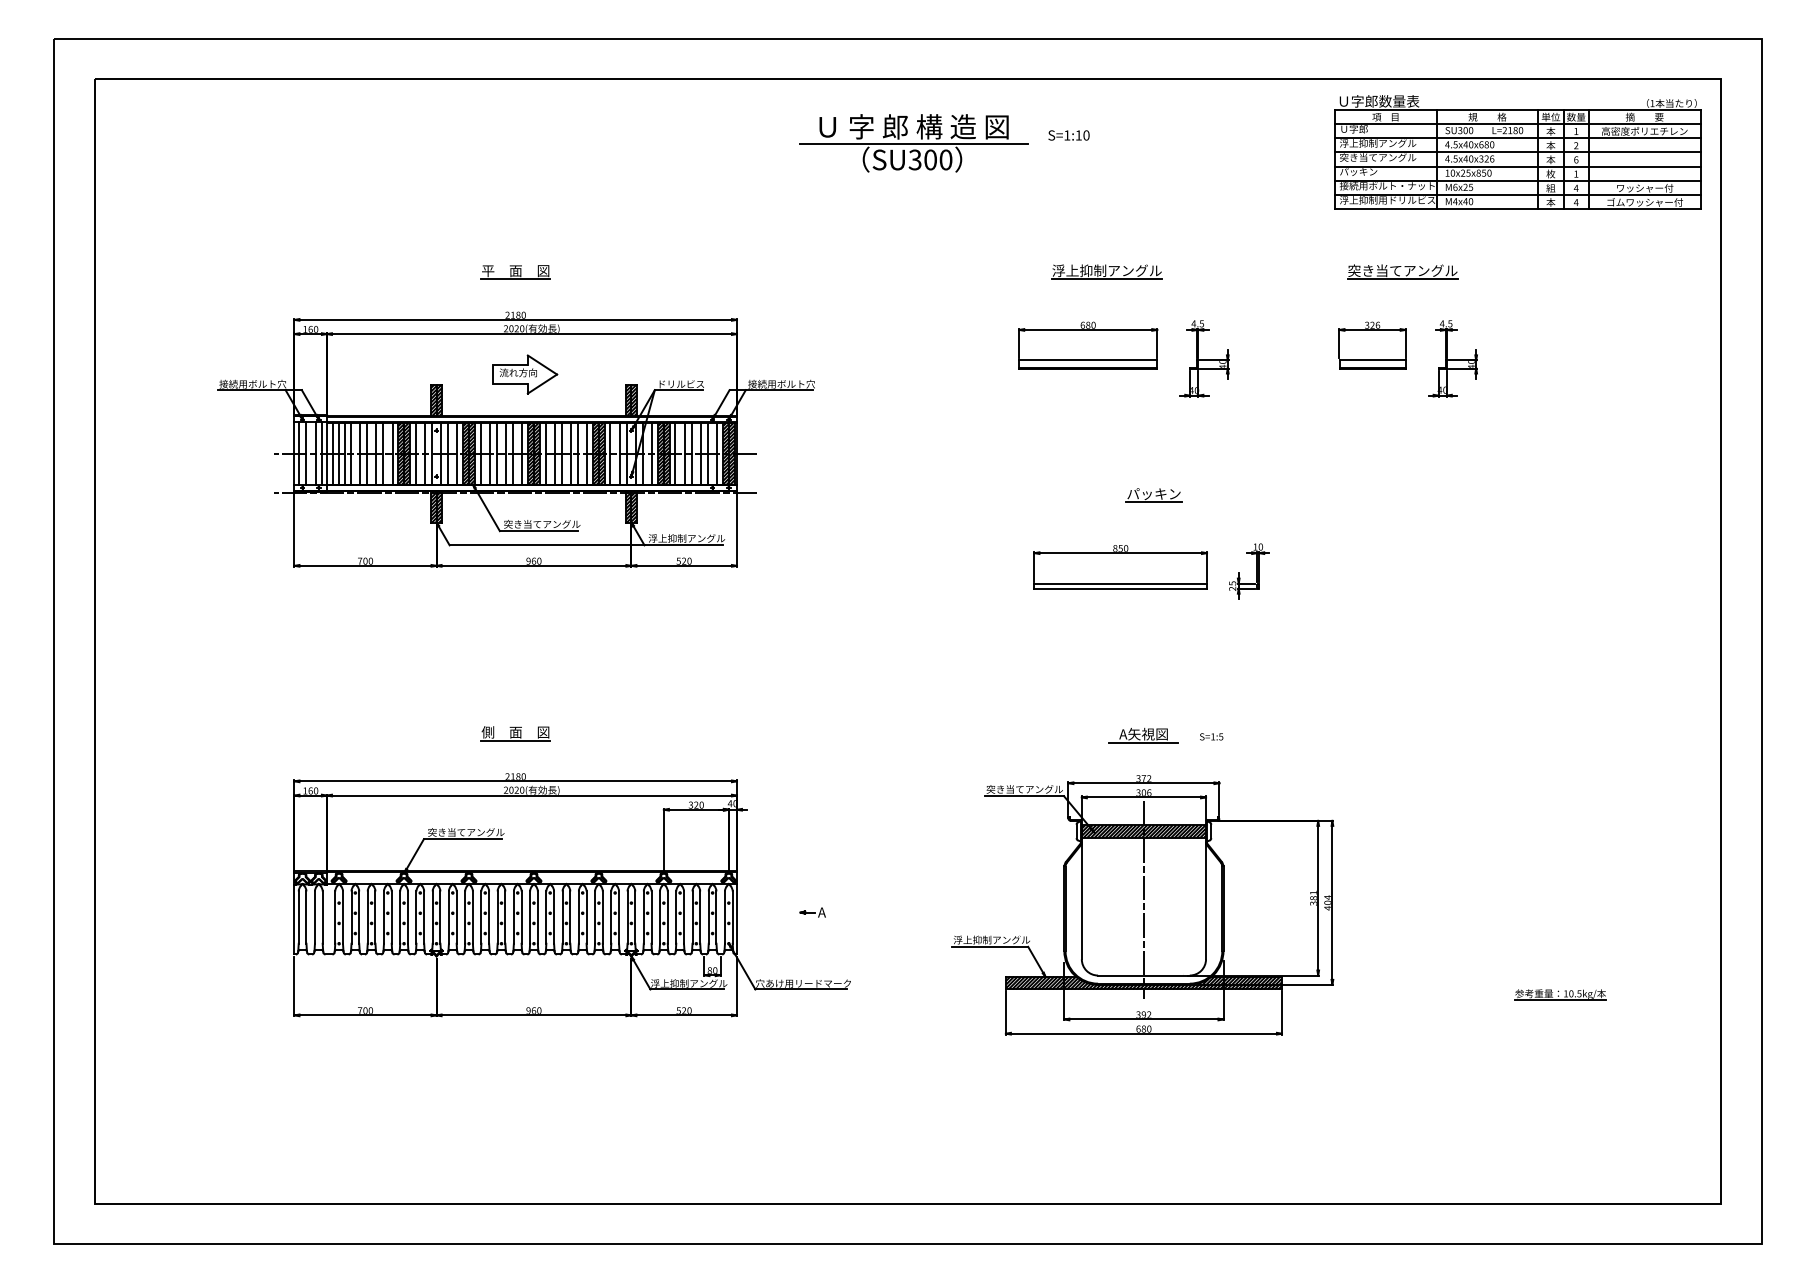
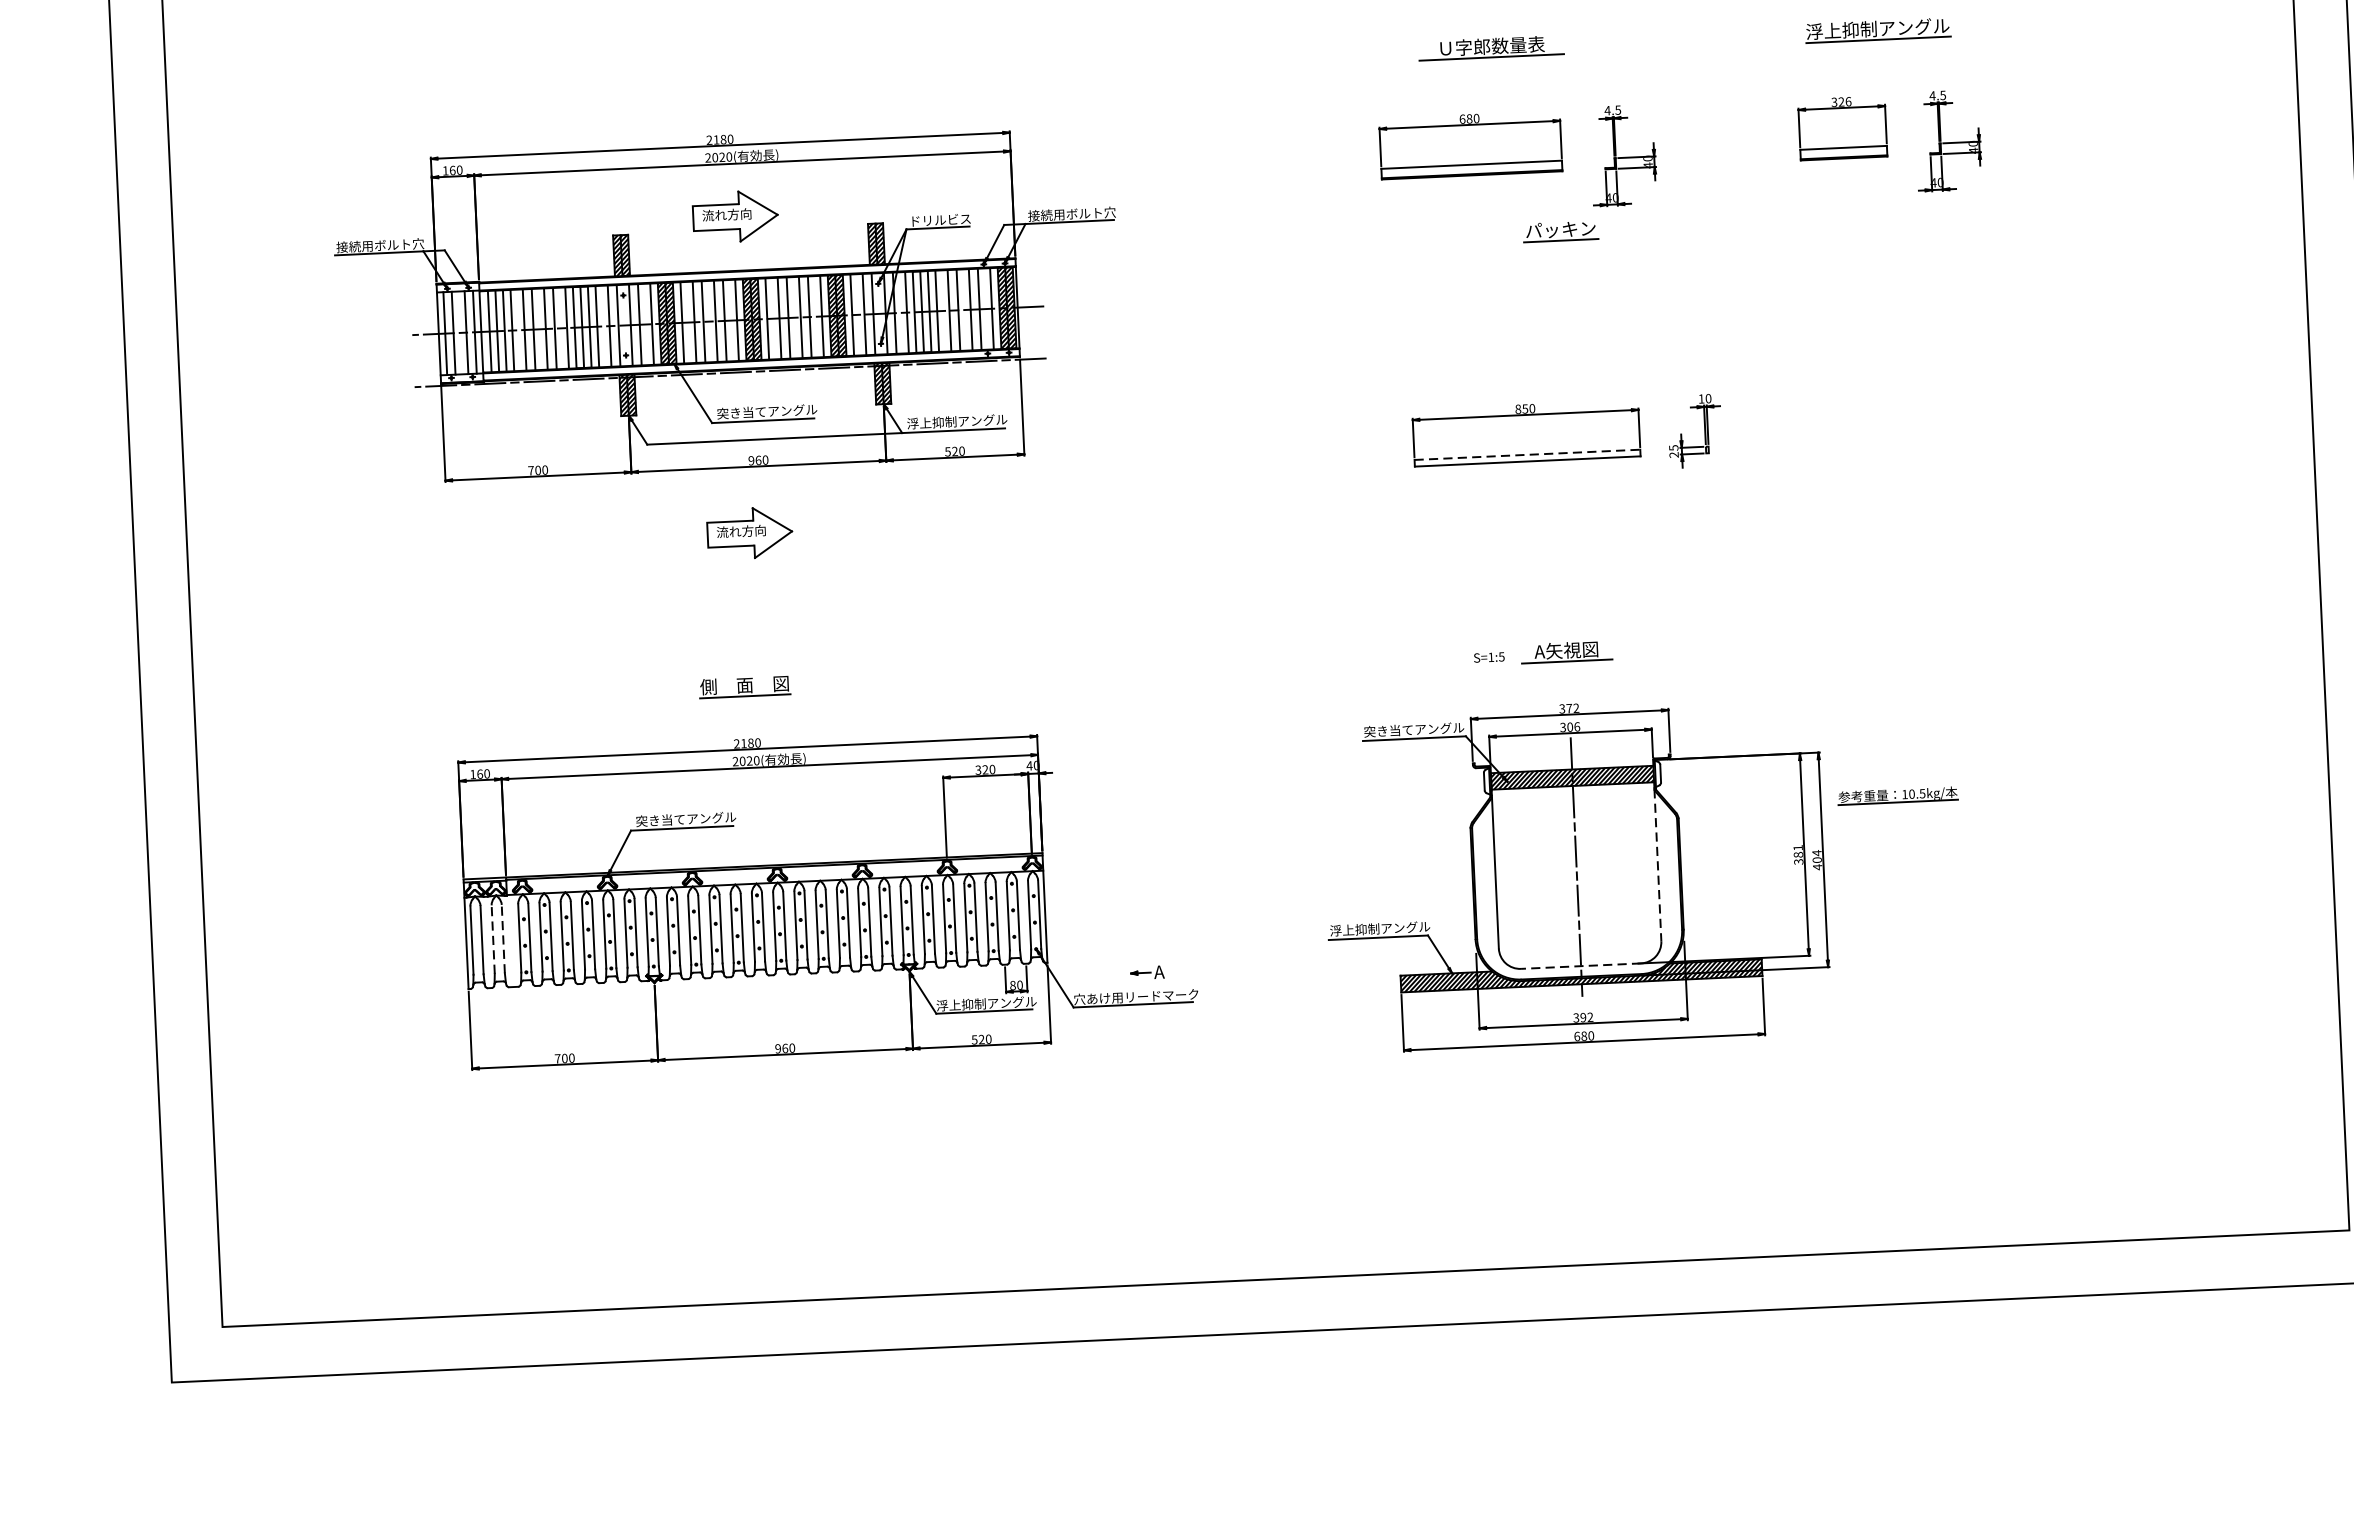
text: (1106, 270) -> (1490, 46), 浮上抑制アングル -> Ｕ字郎数量表
text: (1374, 270) -> (1840, 30), 突き当てアングル -> 浮上抑制アングル
part: (515, 272) -> (717, 83), removed
hatch: (403, 453) -> (581, 327), removed
hatch: (663, 453) -> (921, 311), removed
part: (1153, 495) -> (1560, 231), moved
line: (1121, 583) -> (1528, 454), solid -> dashed
part: (525, 616) -> (750, 533), added
text: (1211, 736) -> (1489, 656), moved
line: (1206, 901) -> (1658, 865), solid -> dashed
part: (812, 912) -> (1146, 972), moved
line: (314, 917) -> (492, 939), solid -> dashed
line: (322, 917) -> (503, 939), solid -> dashed
line: (1143, 975) -> (1580, 966), solid -> dashed
part: (1560, 994) -> (1897, 795), moved

